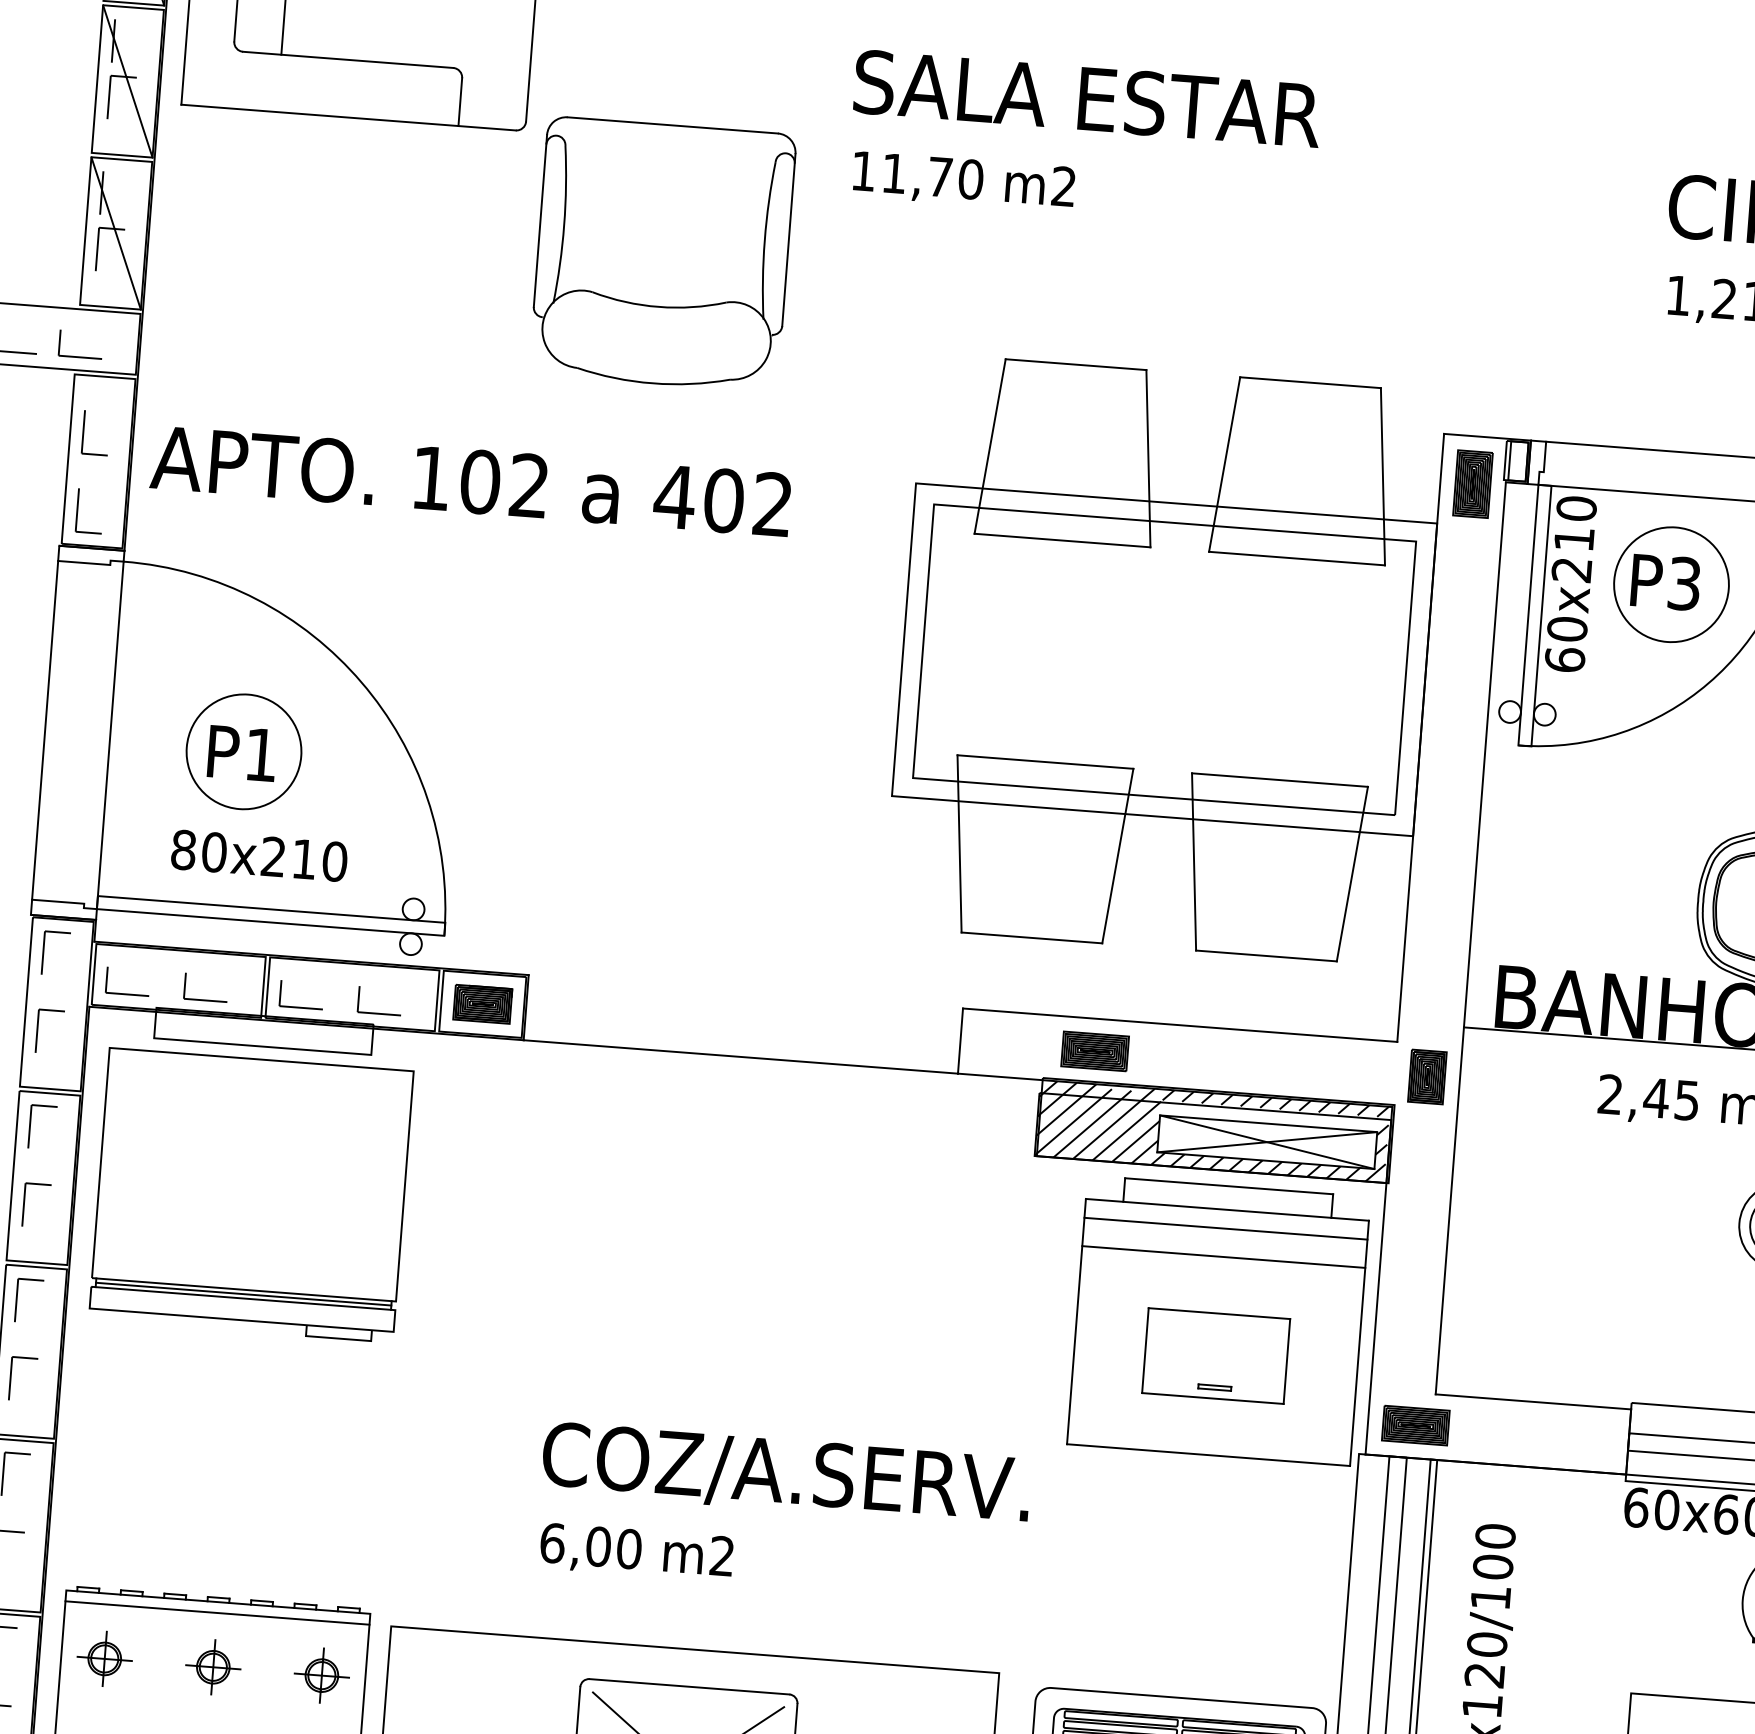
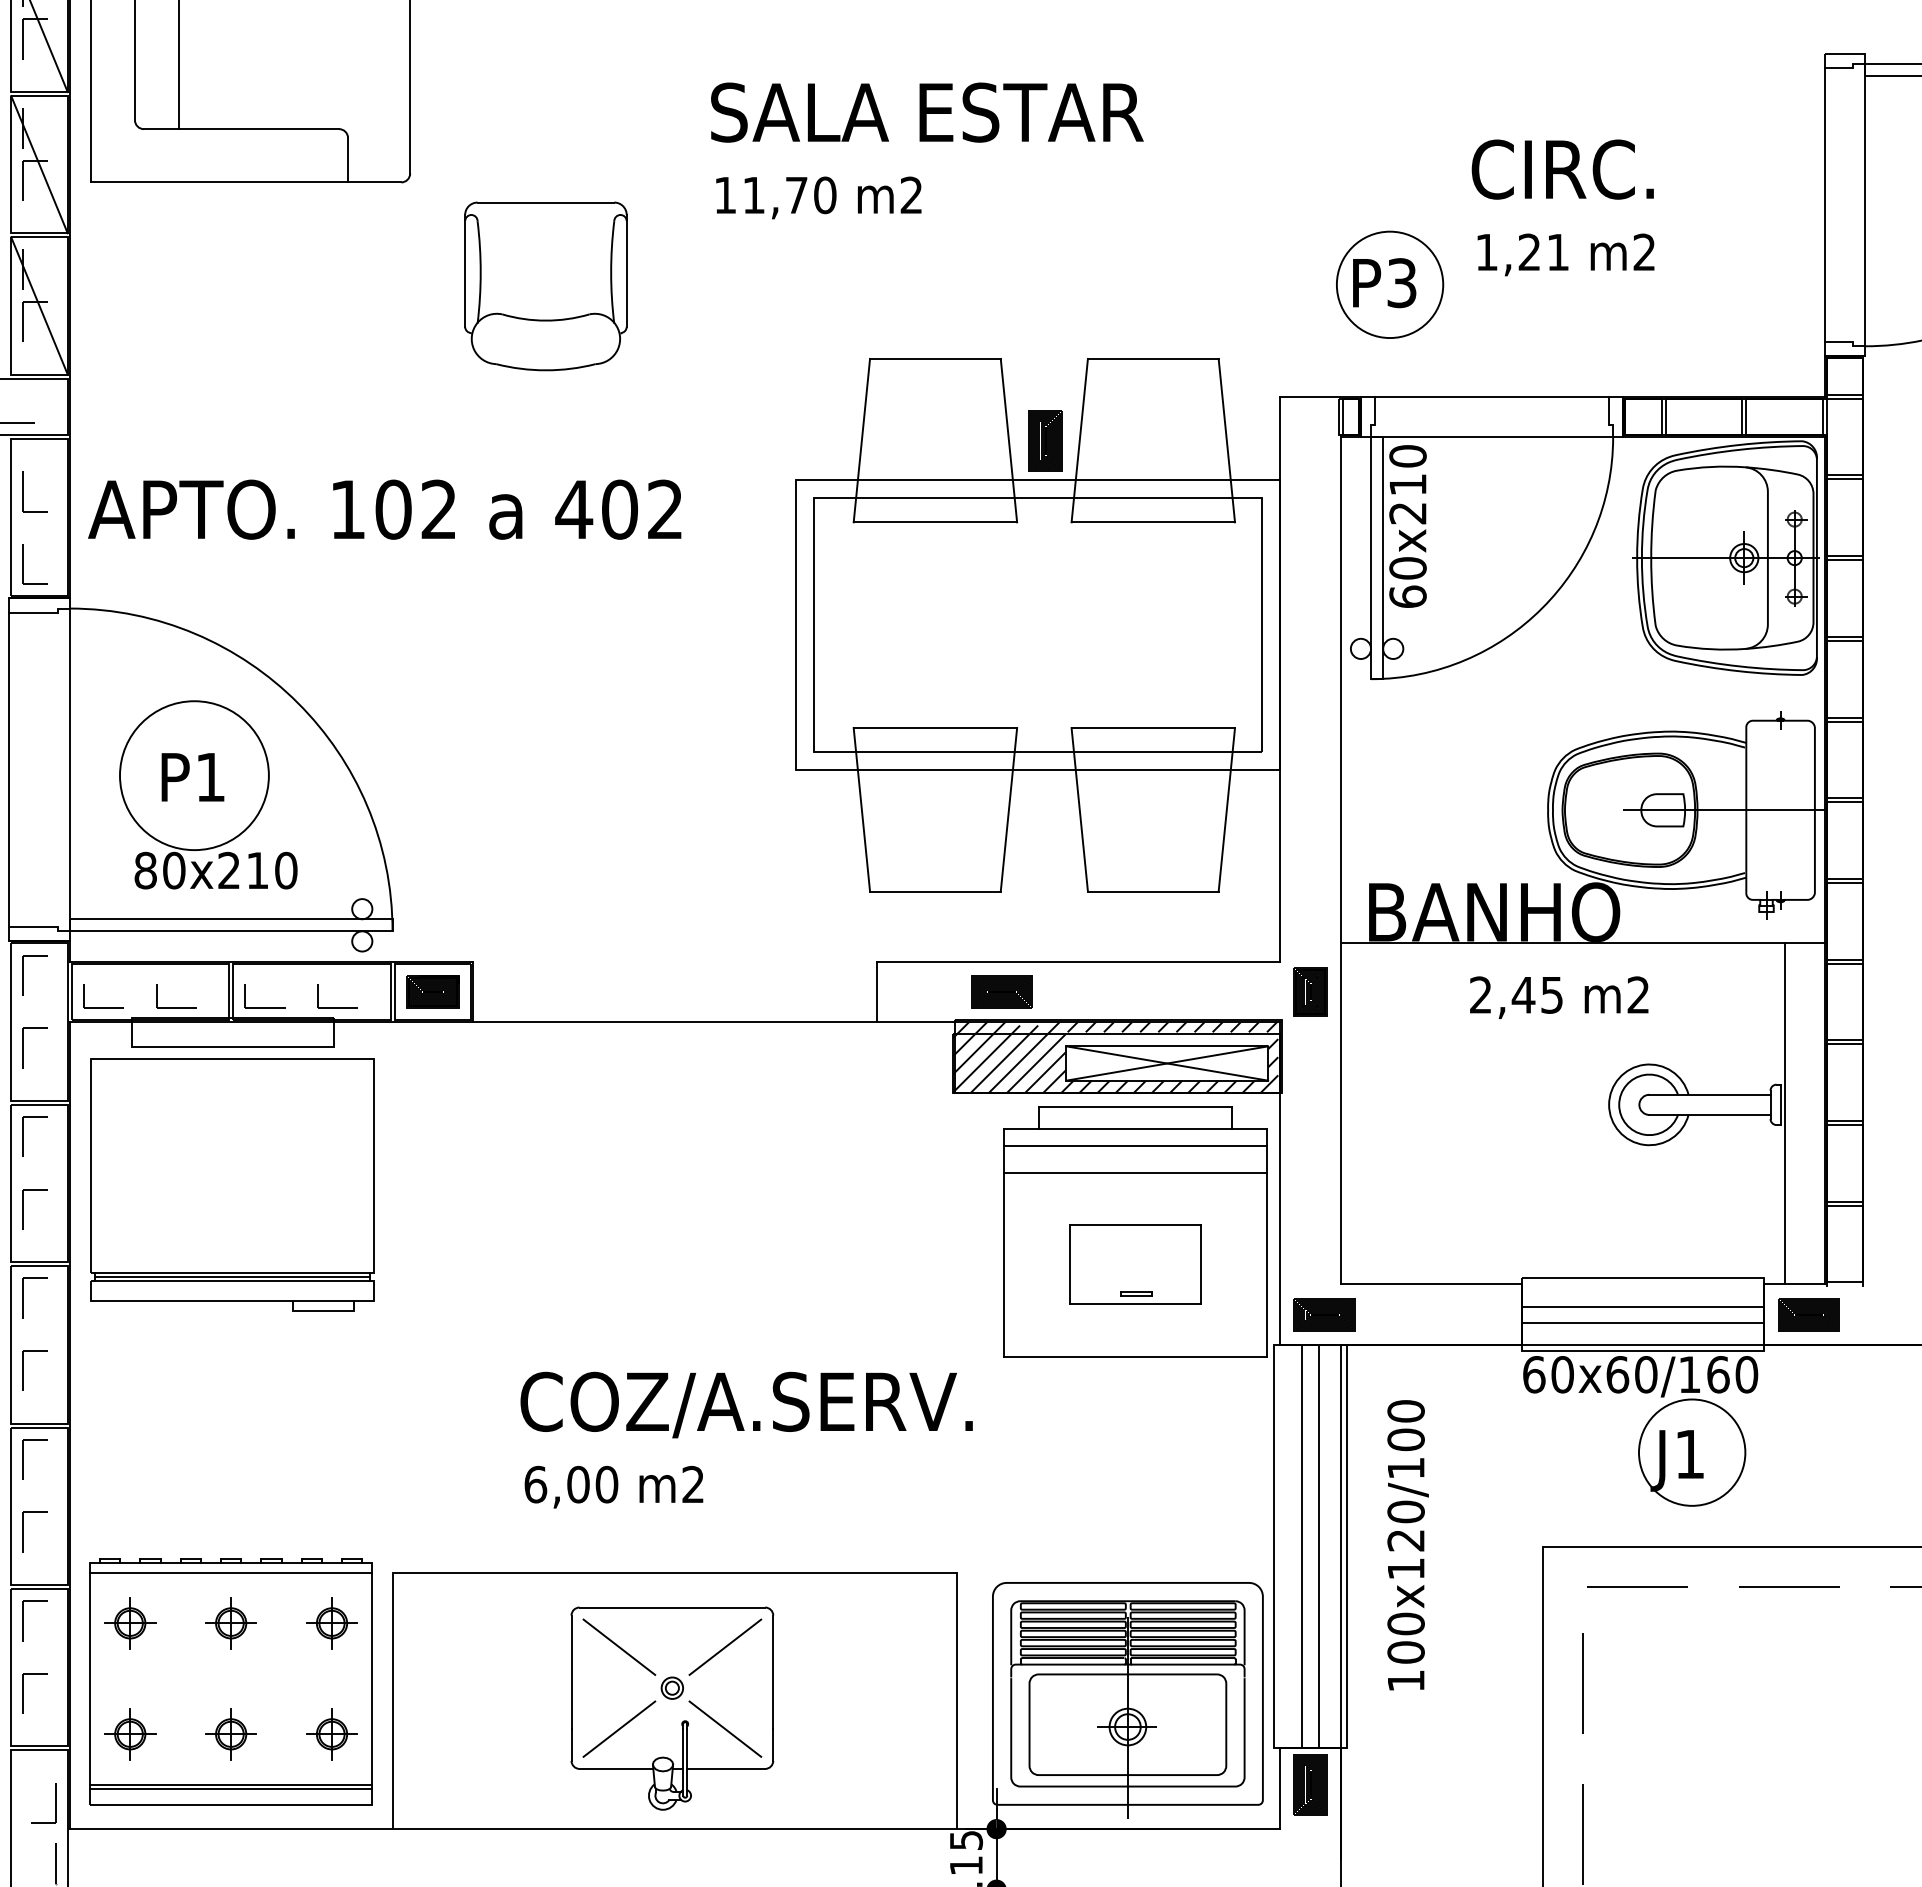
part: (662, 254) -> (545, 286), size x0.7
part: (1473, 483) -> (1045, 440), moved
part: (1672, 584) -> (1390, 284), moved
circle: (244, 751) -> (194, 775), size x1.4

